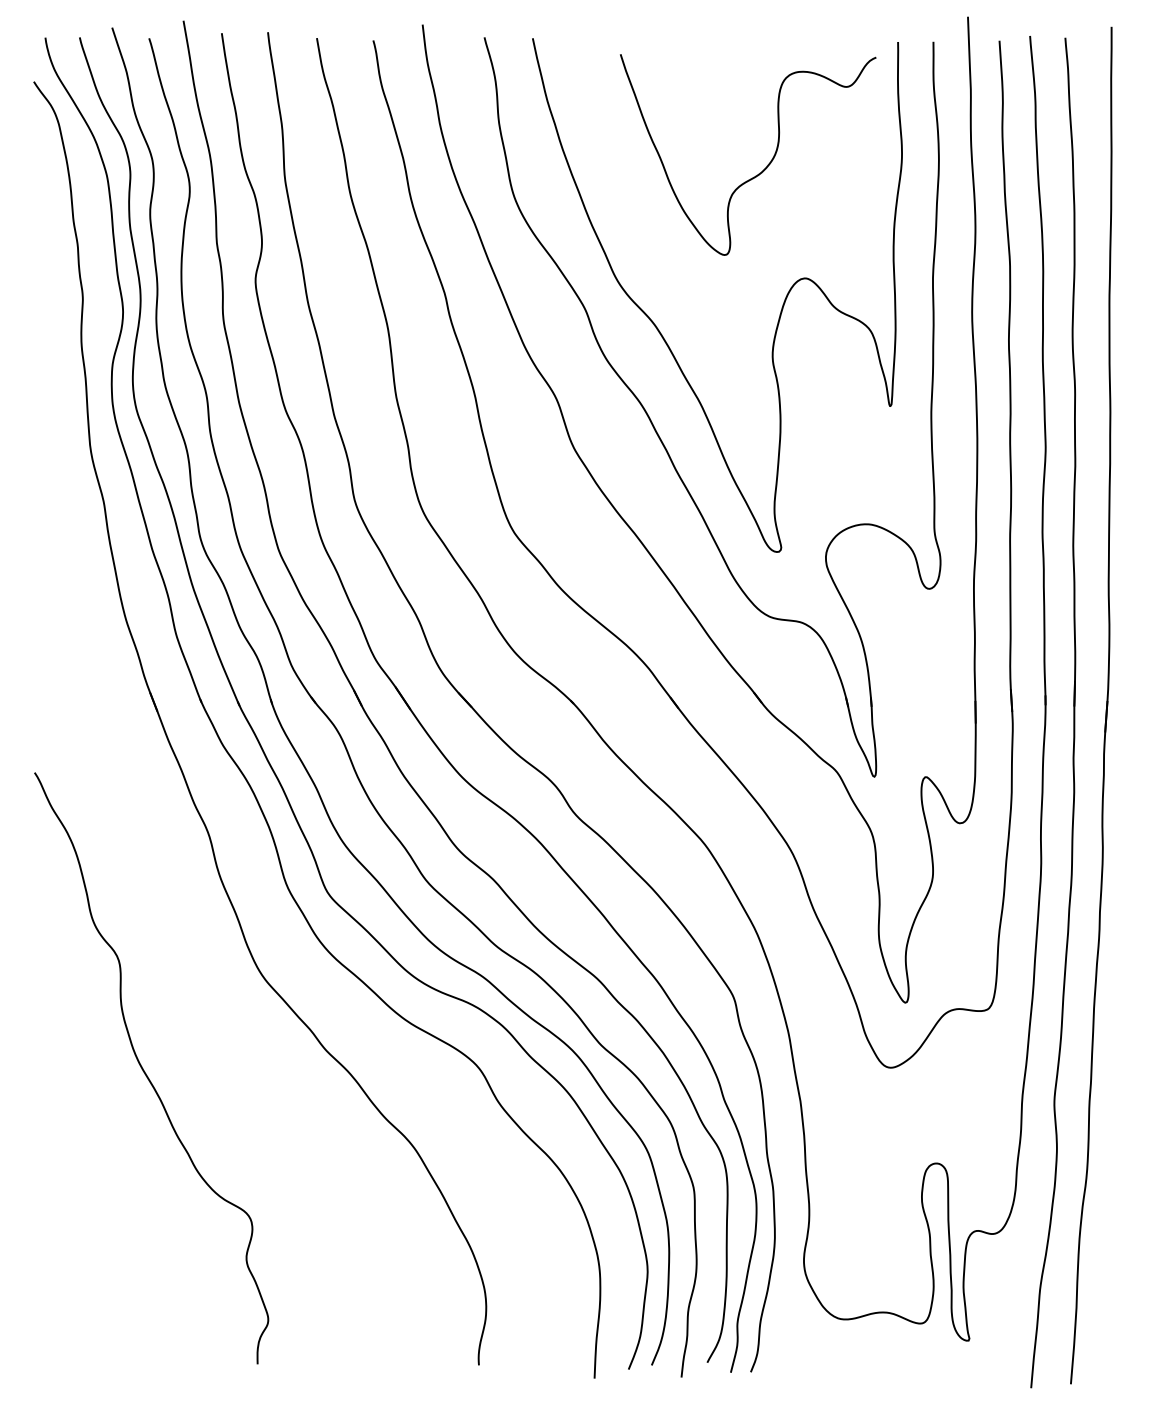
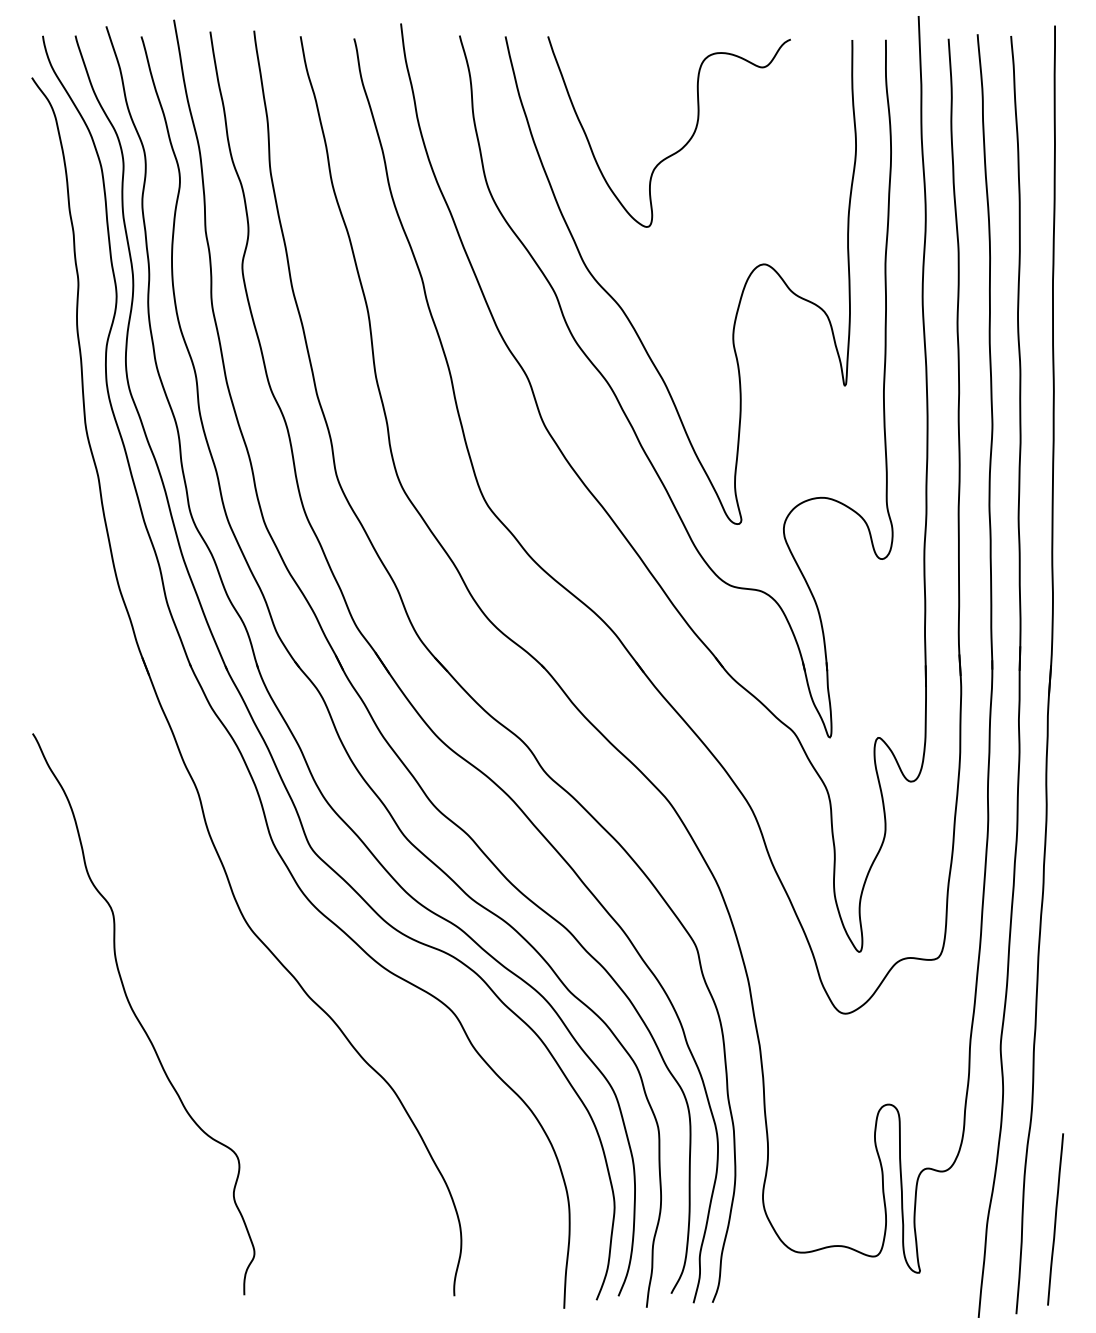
curve: (763, 169) -> (683, 145), moved
line: (1112, 1284) -> (1055, 1219), added

